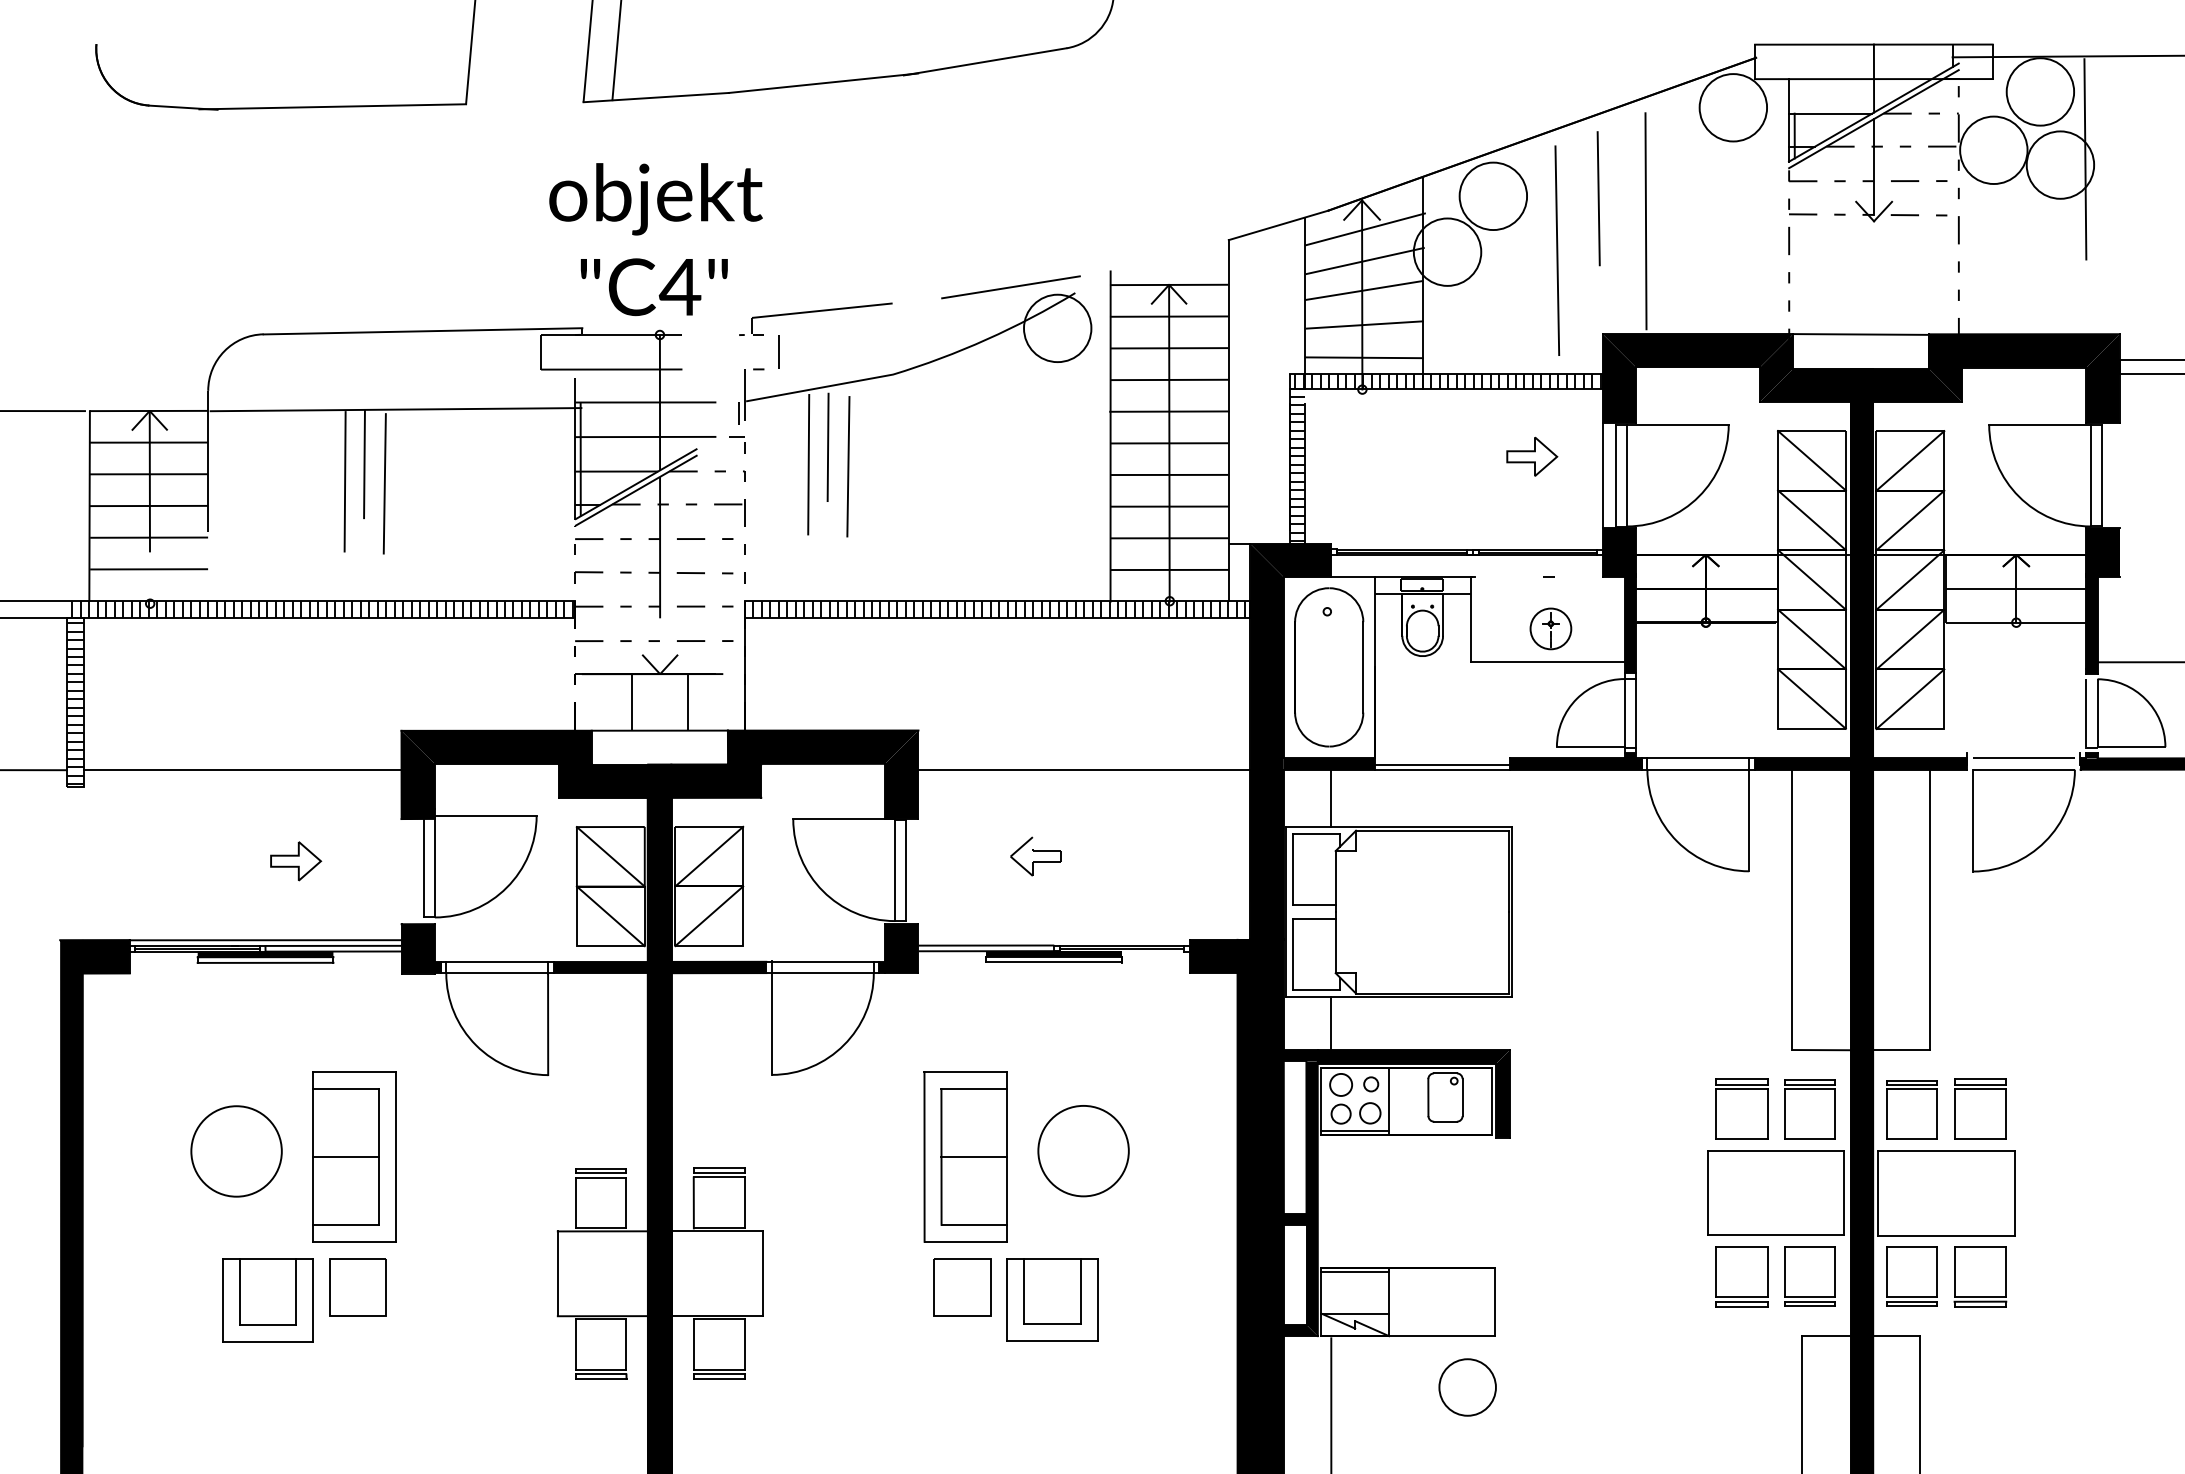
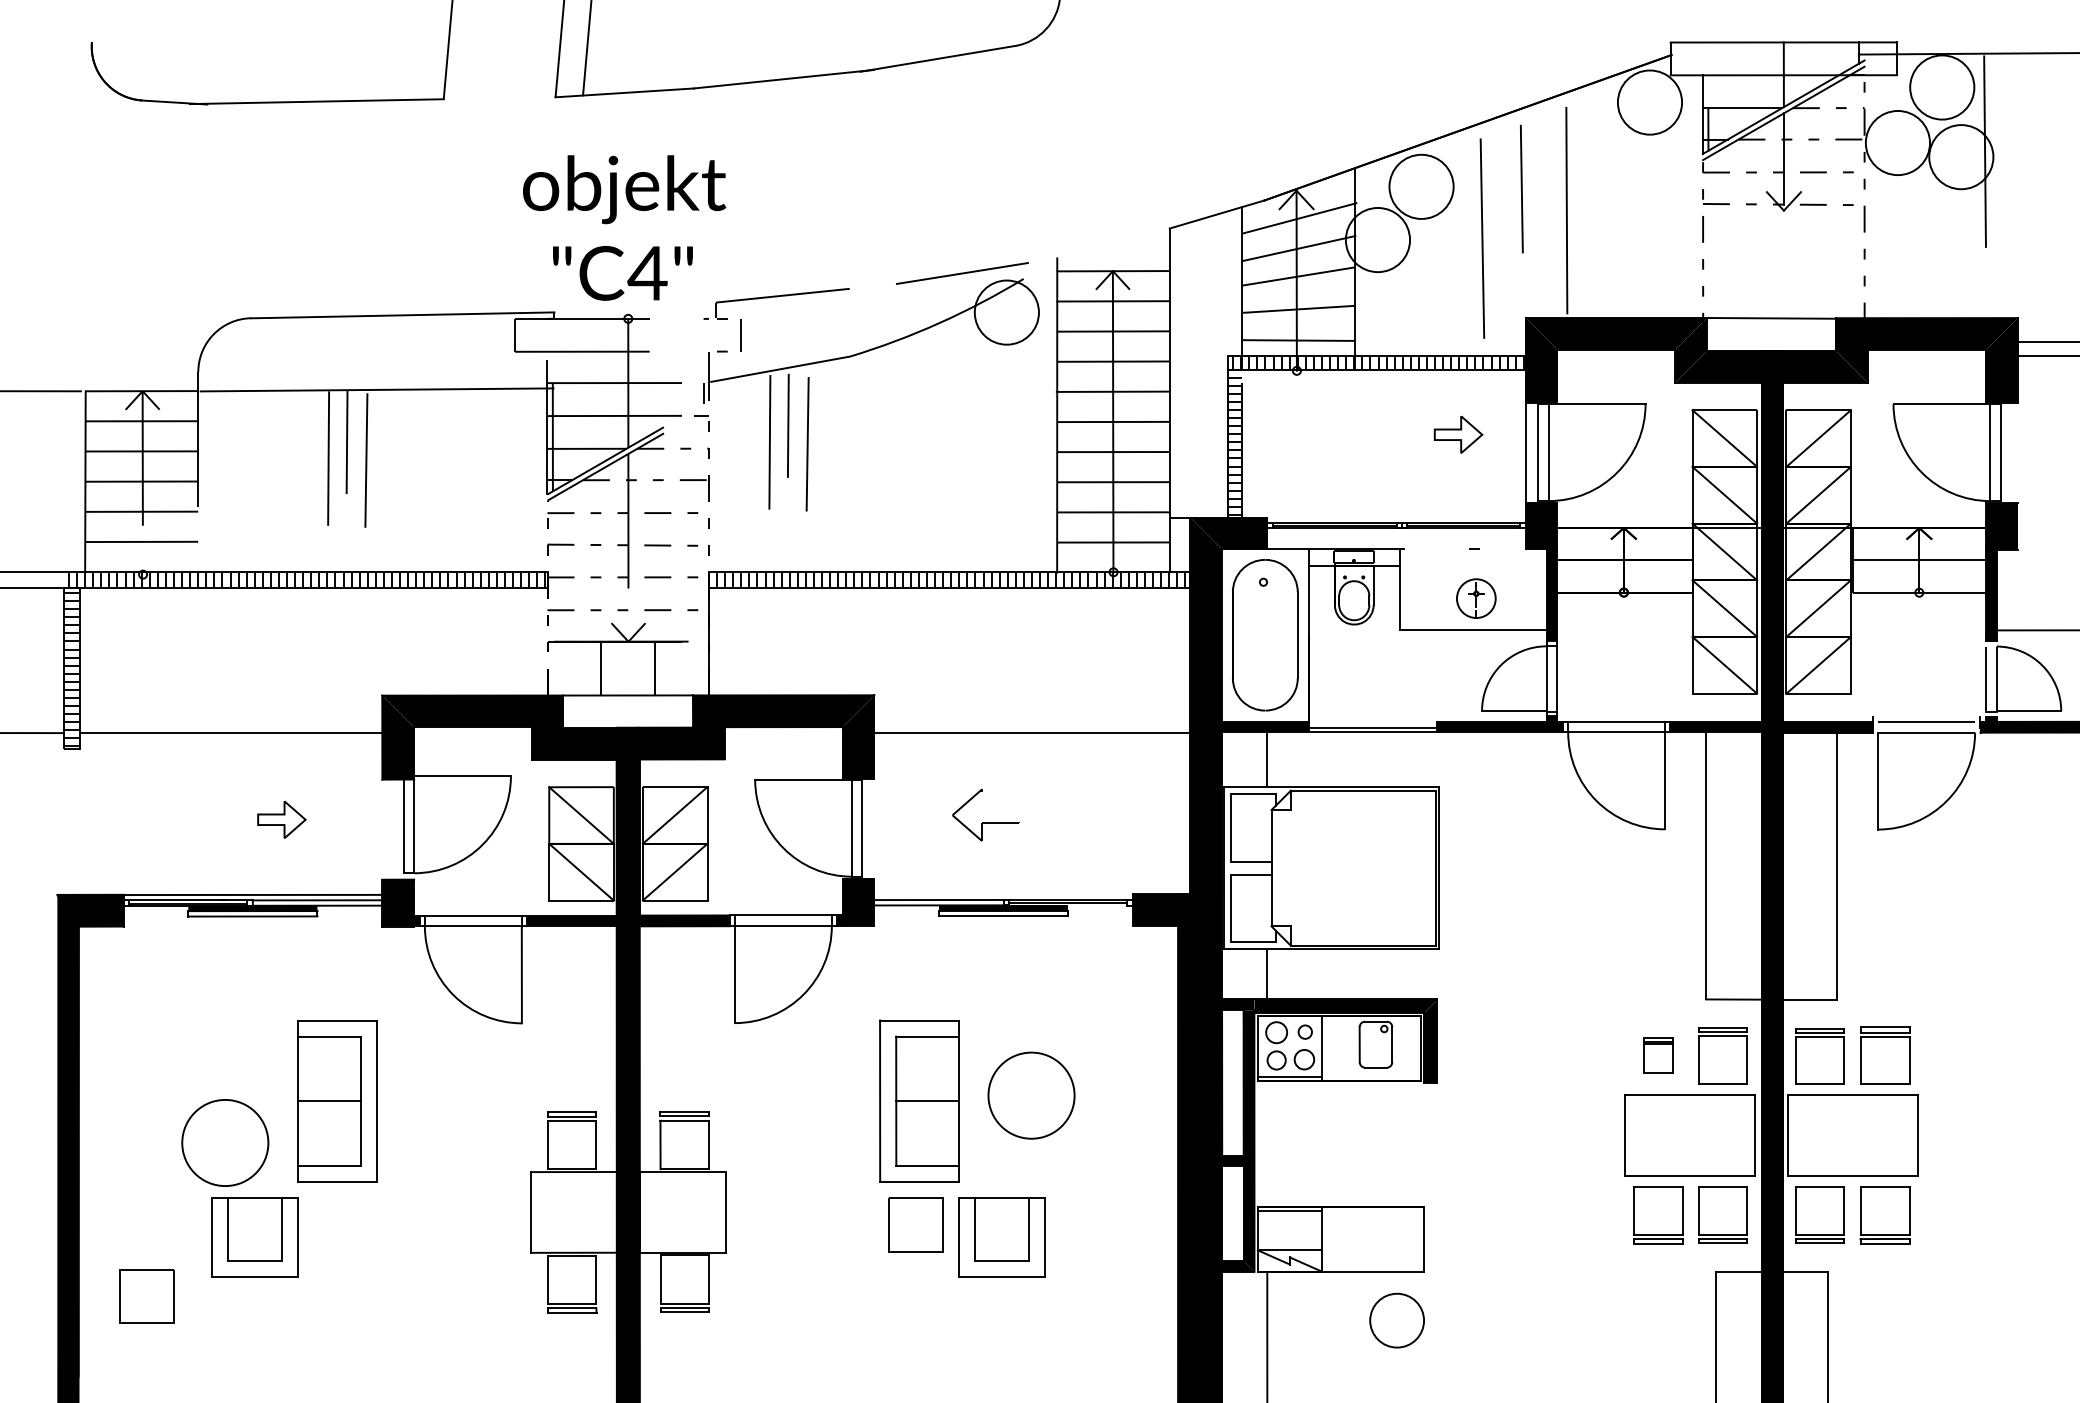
part: (1035, 856) -> (985, 815), size x1.4
part: (1742, 1108) -> (1658, 1055), size x0.6
circle: (236, 1150) -> (225, 1142), moved
part: (357, 1287) -> (146, 1296), moved

